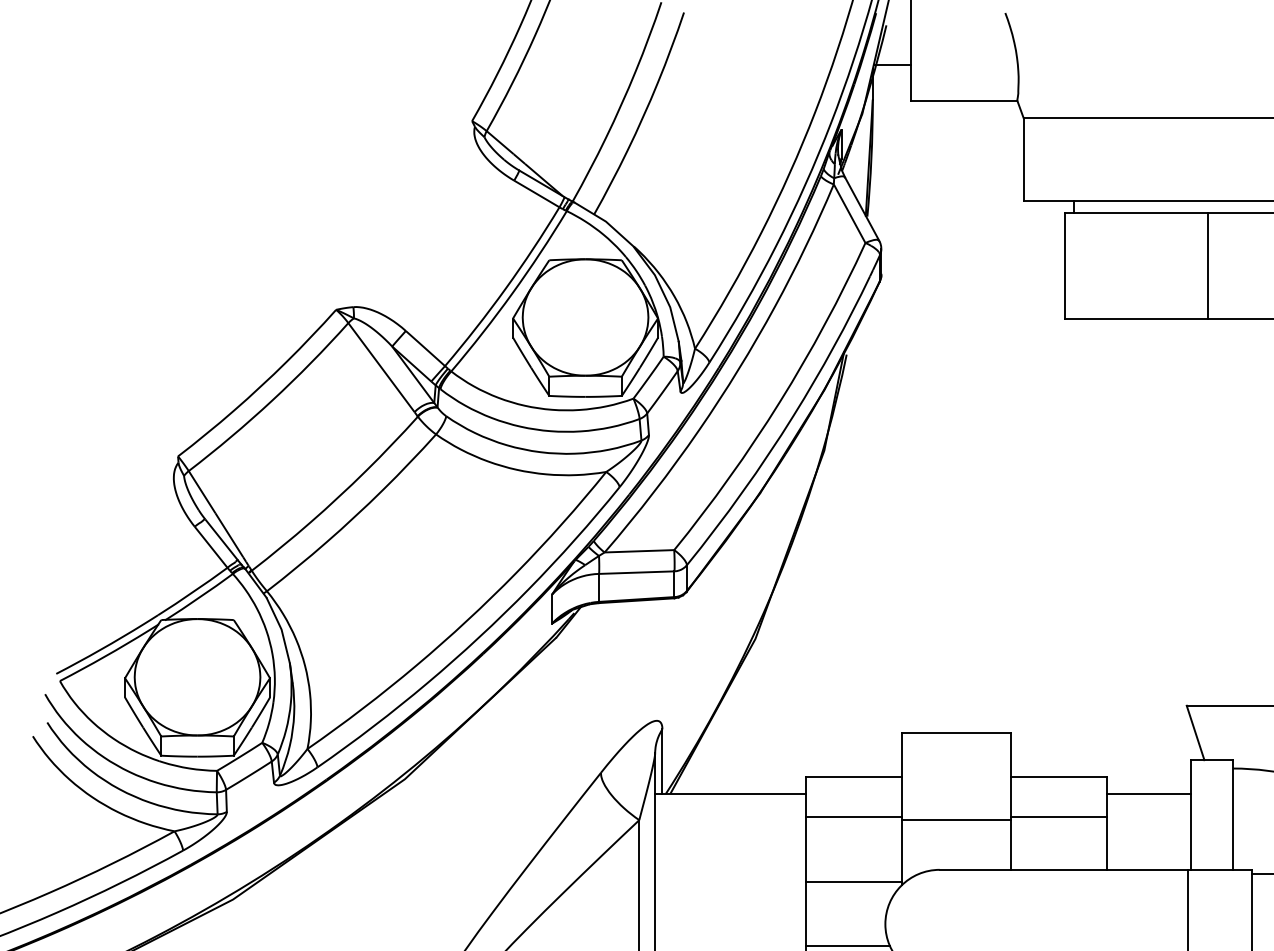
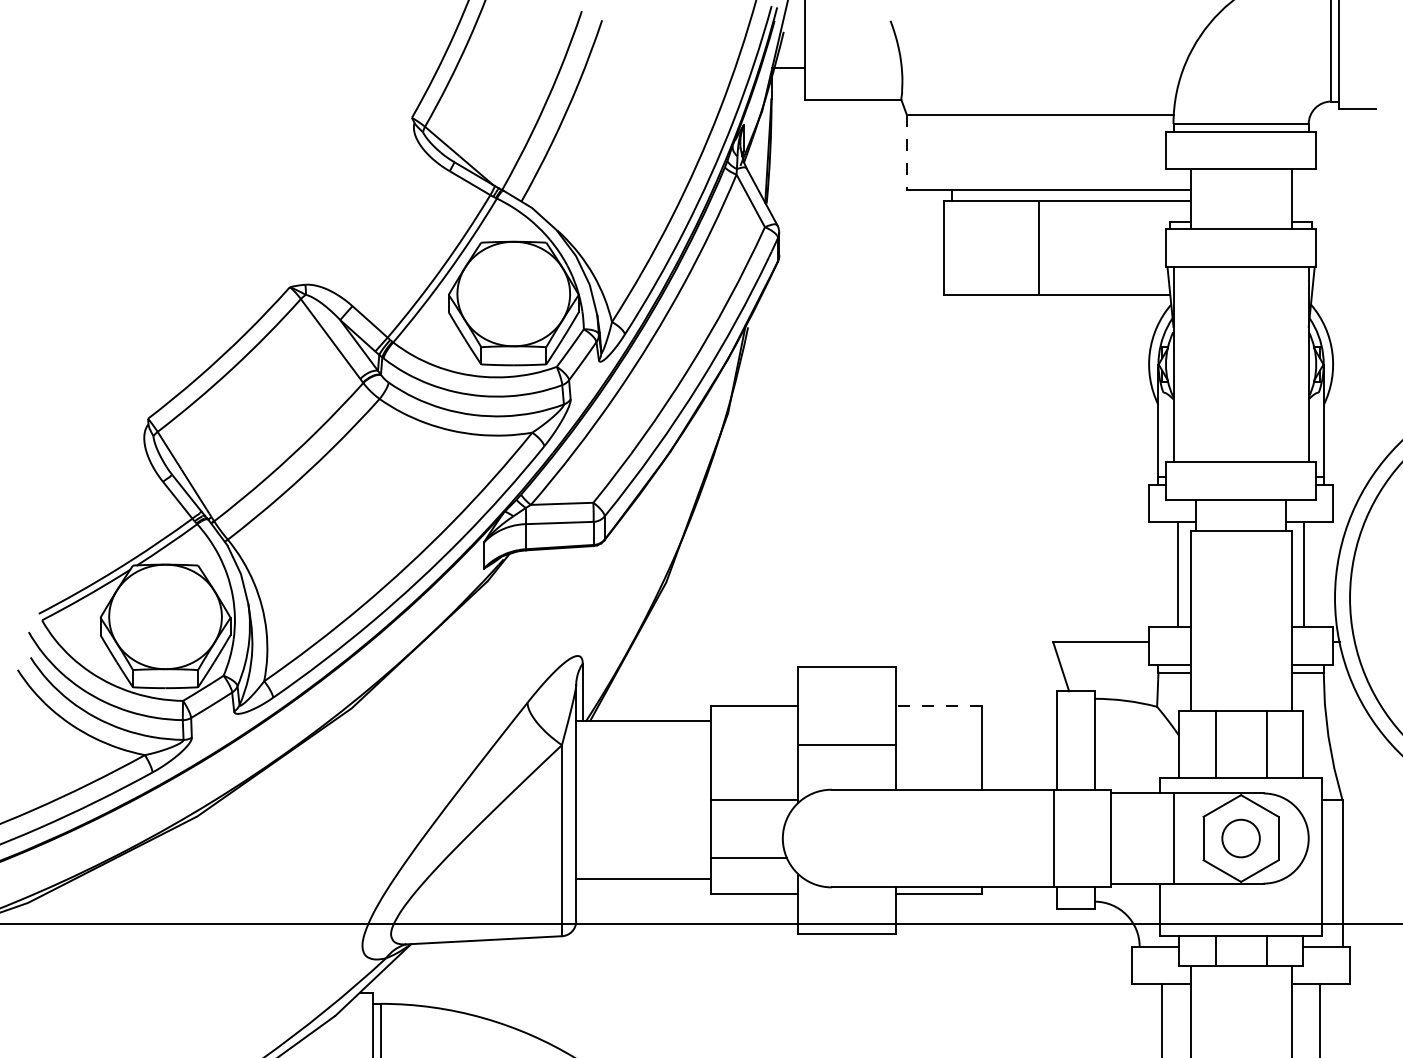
line: (1023, 159) -> (906, 152), solid -> dashed
line: (1208, 265) -> (1039, 247), moved
line: (1058, 777) -> (938, 706), solid -> dashed
line: (1149, 793) -> (1019, 721), removed
line: (853, 817) -> (754, 742), removed
line: (1058, 817) -> (938, 742), removed

